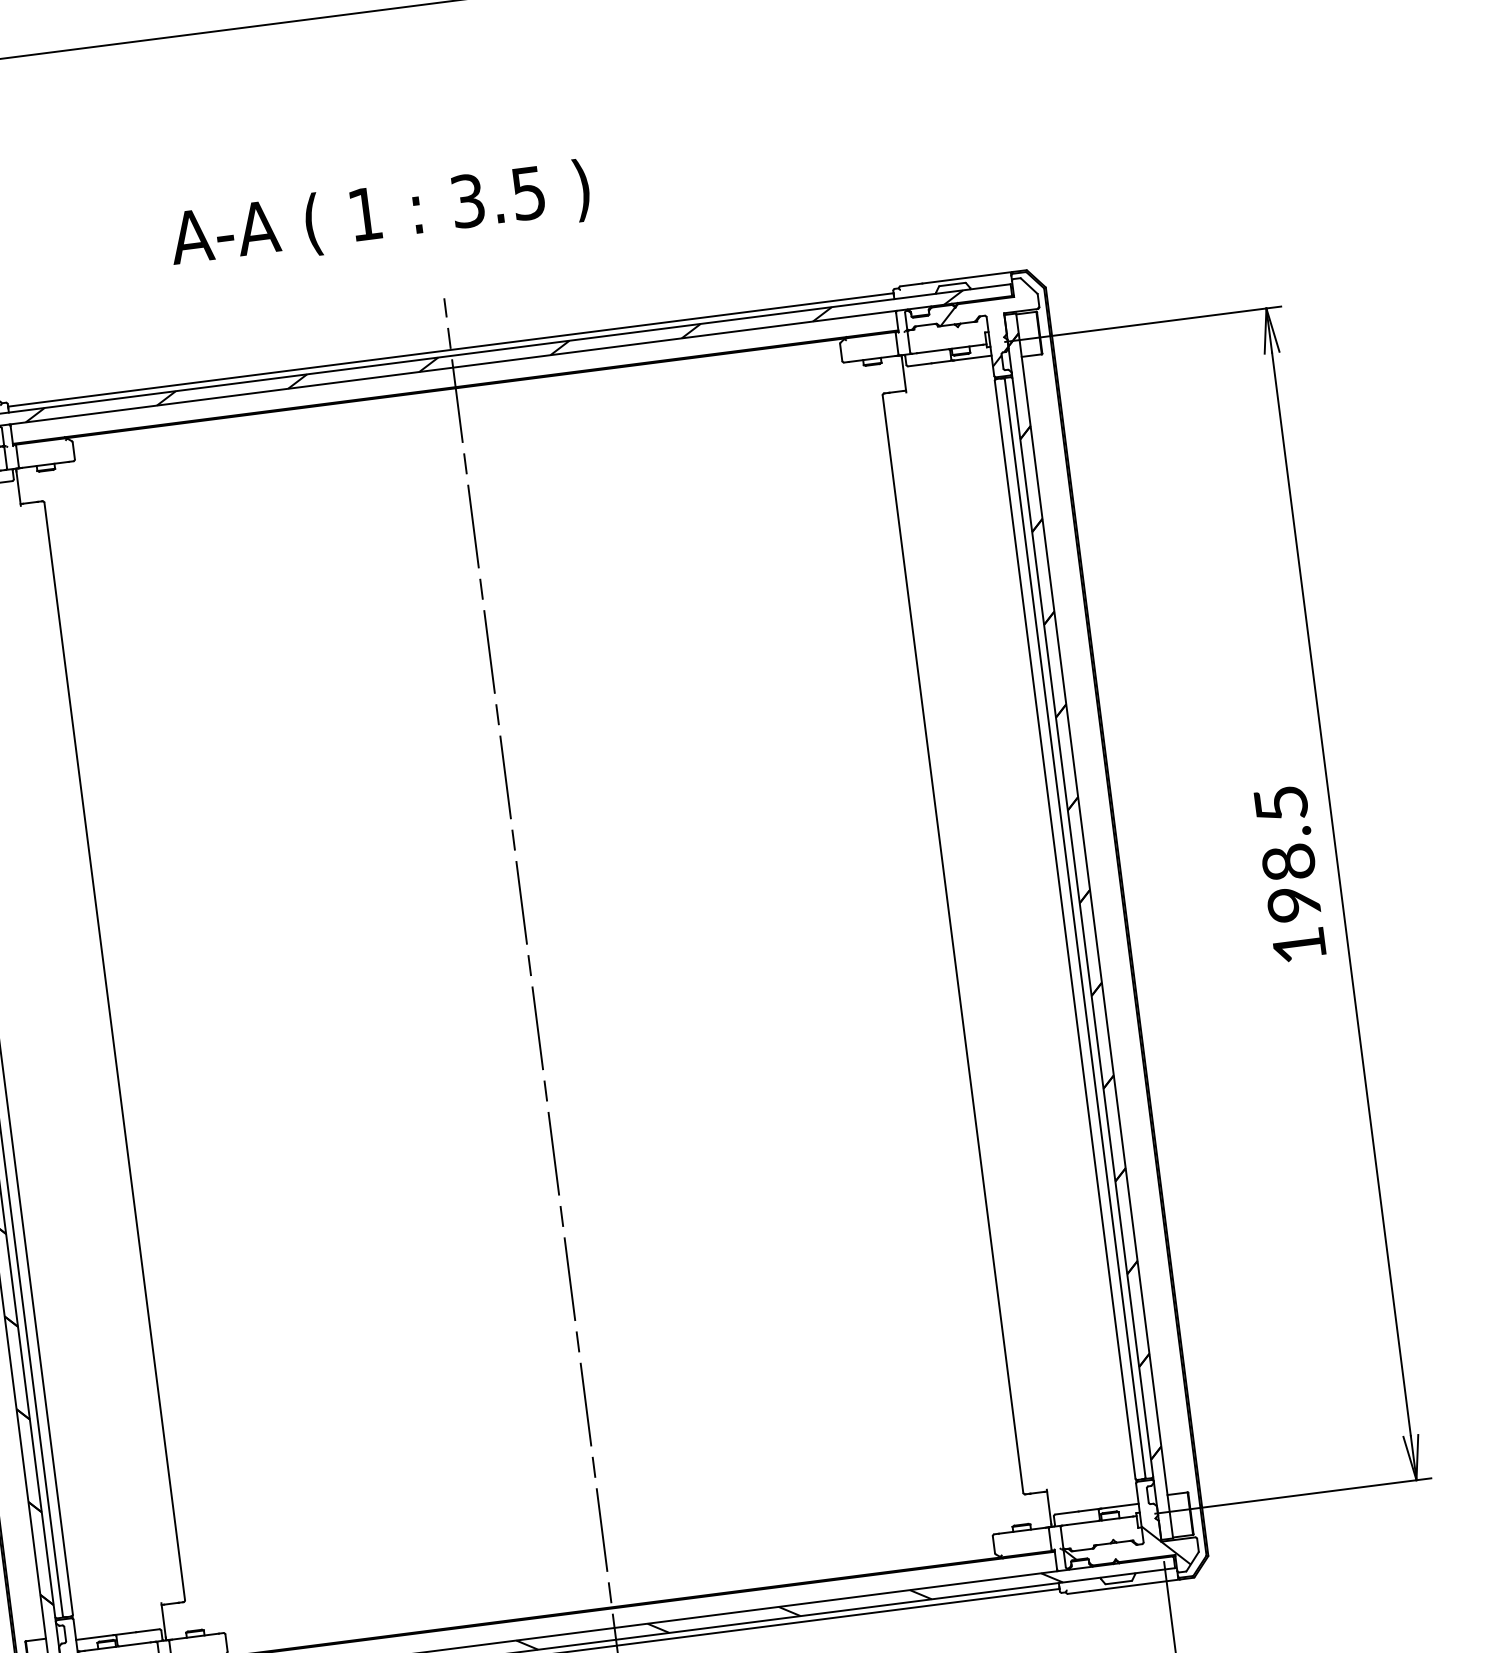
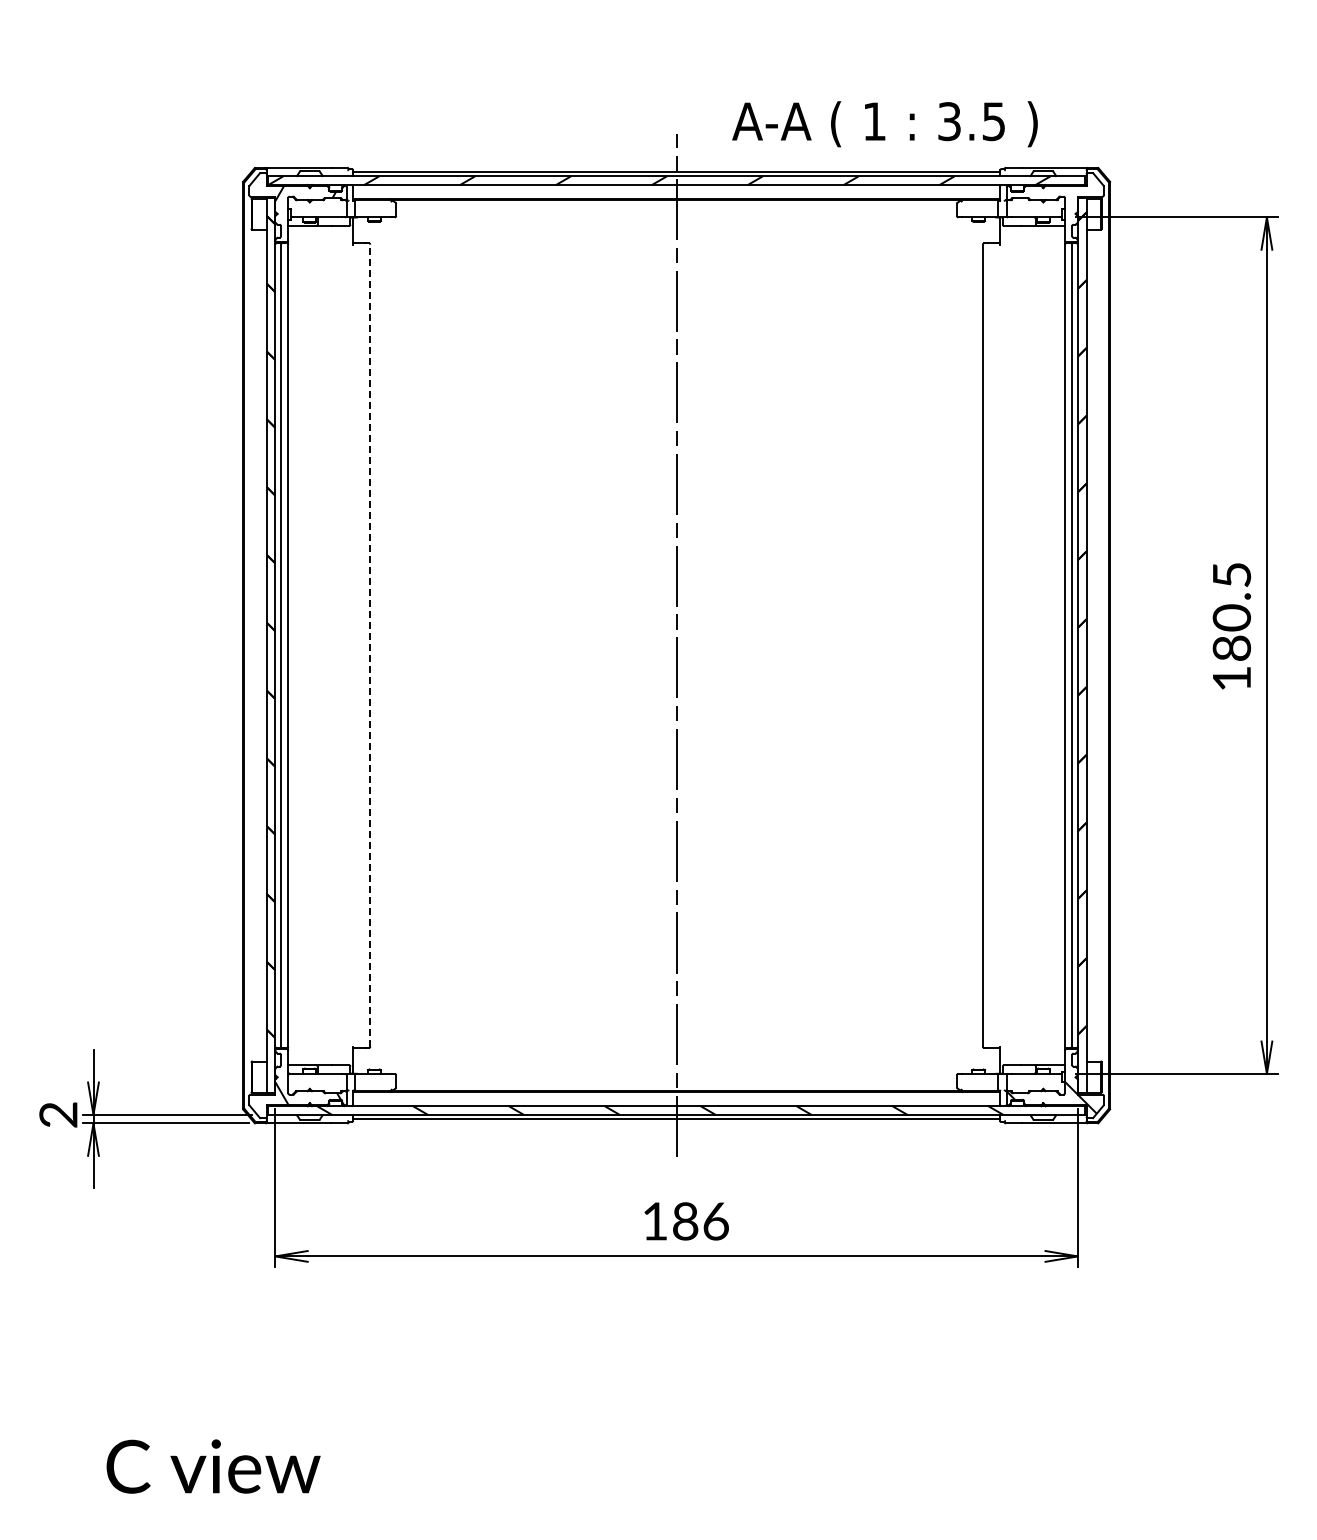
text: (379, 216) -> (884, 124), moved
hatch: (992, 333) -> (1067, 210), removed
text: (1292, 882) -> (1232, 632), 198.5 -> 180.5
line: (115, 1051) -> (370, 645), solid -> dashed

